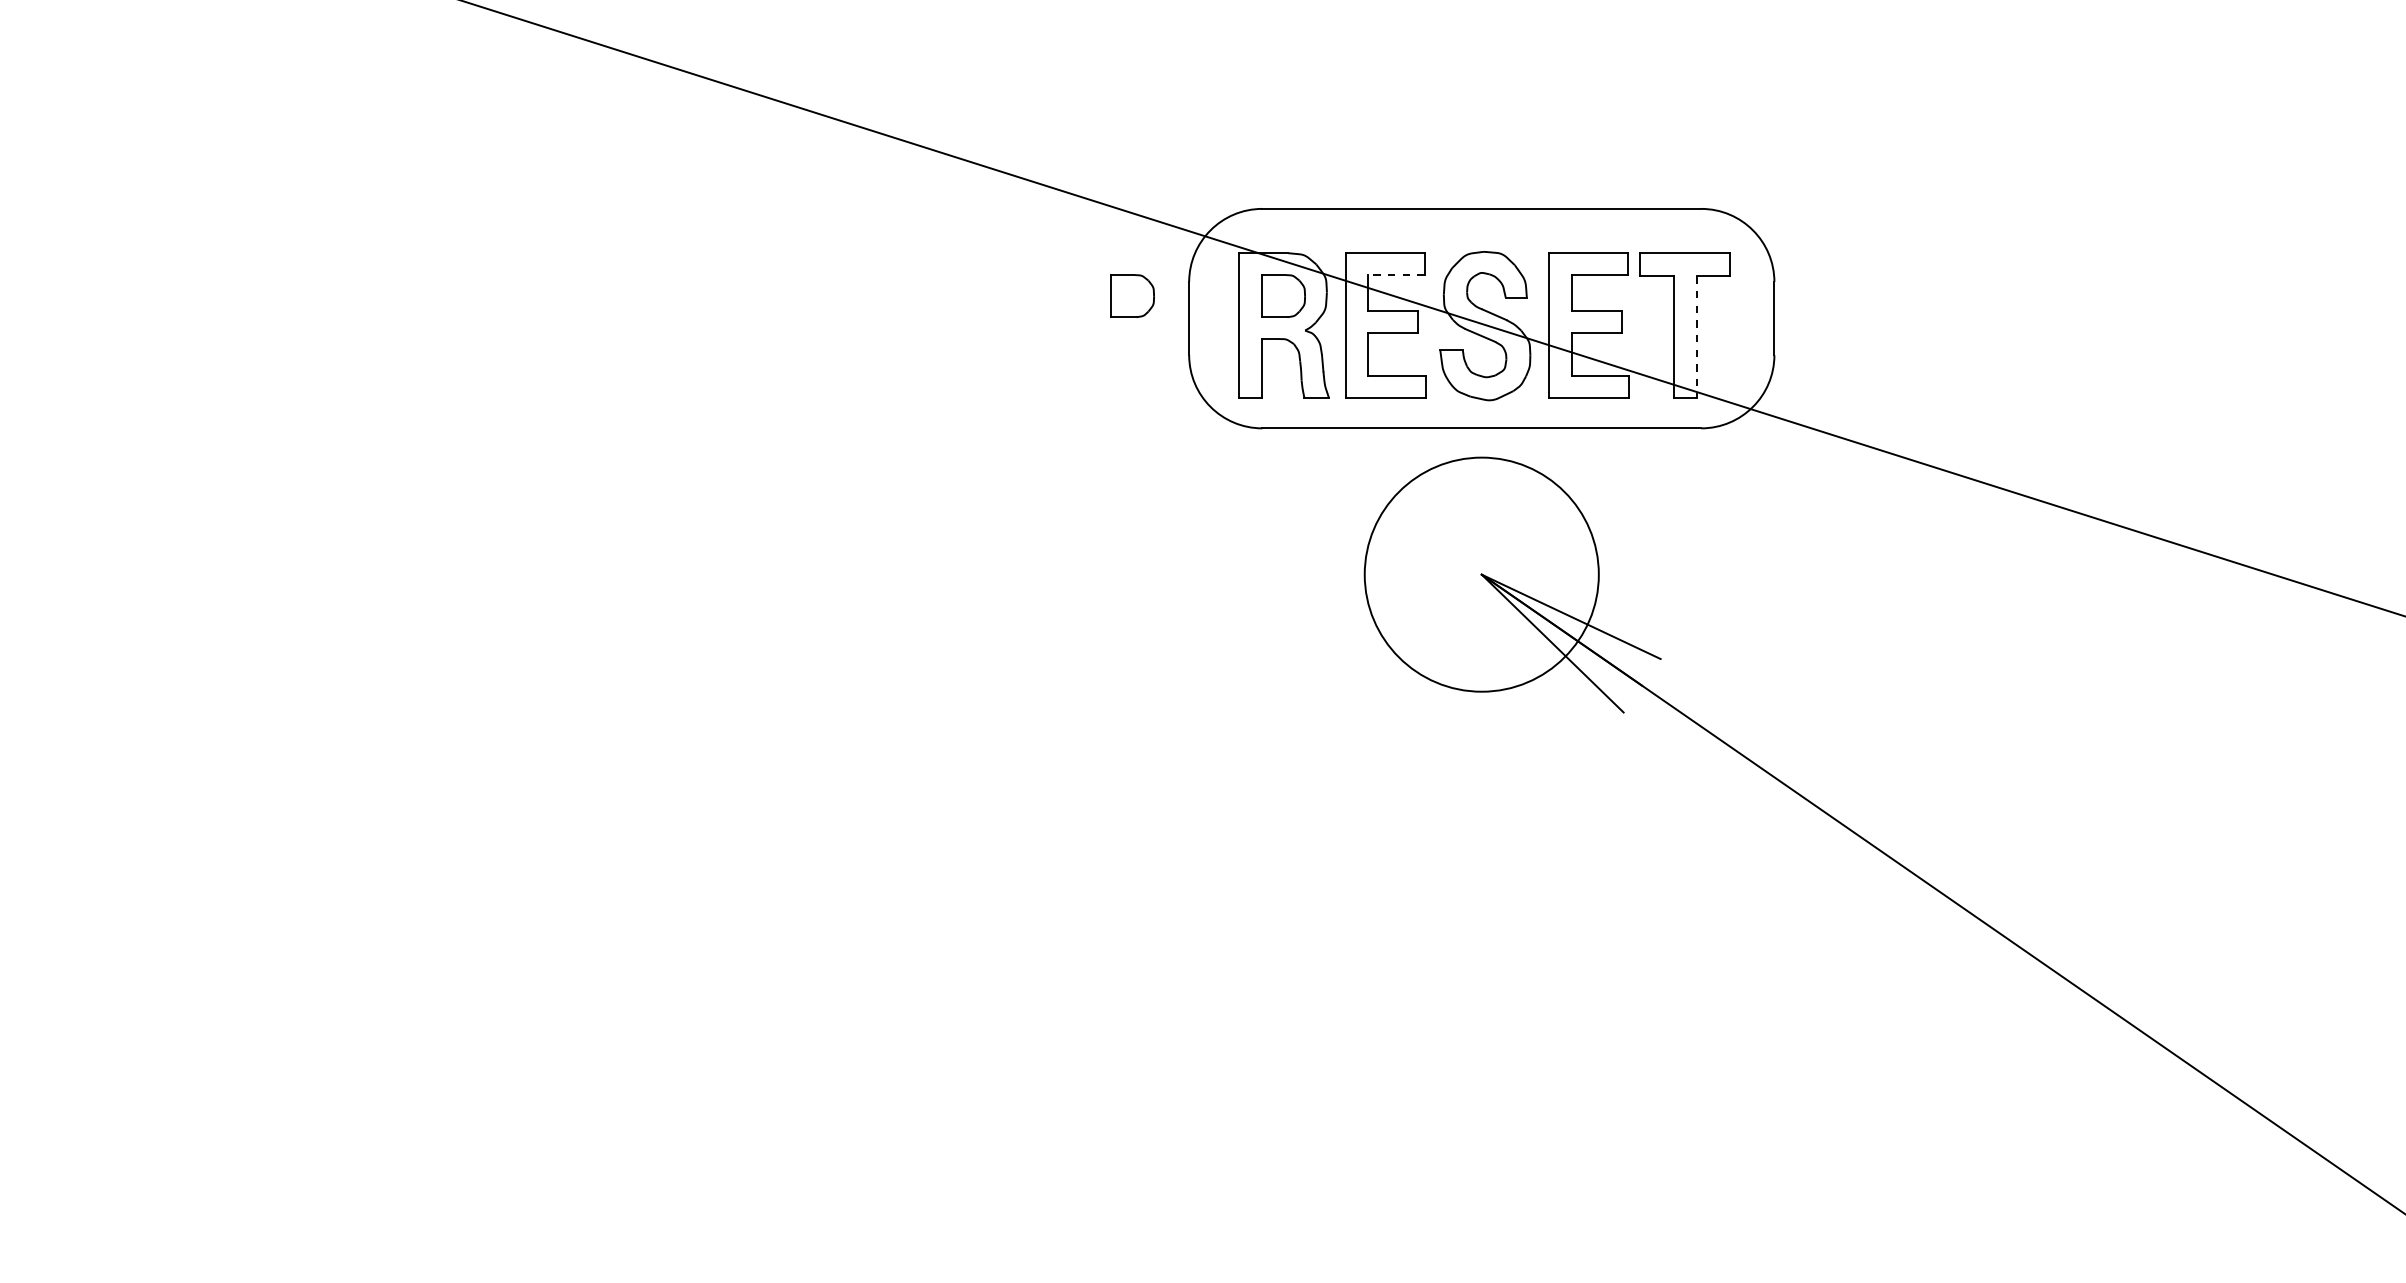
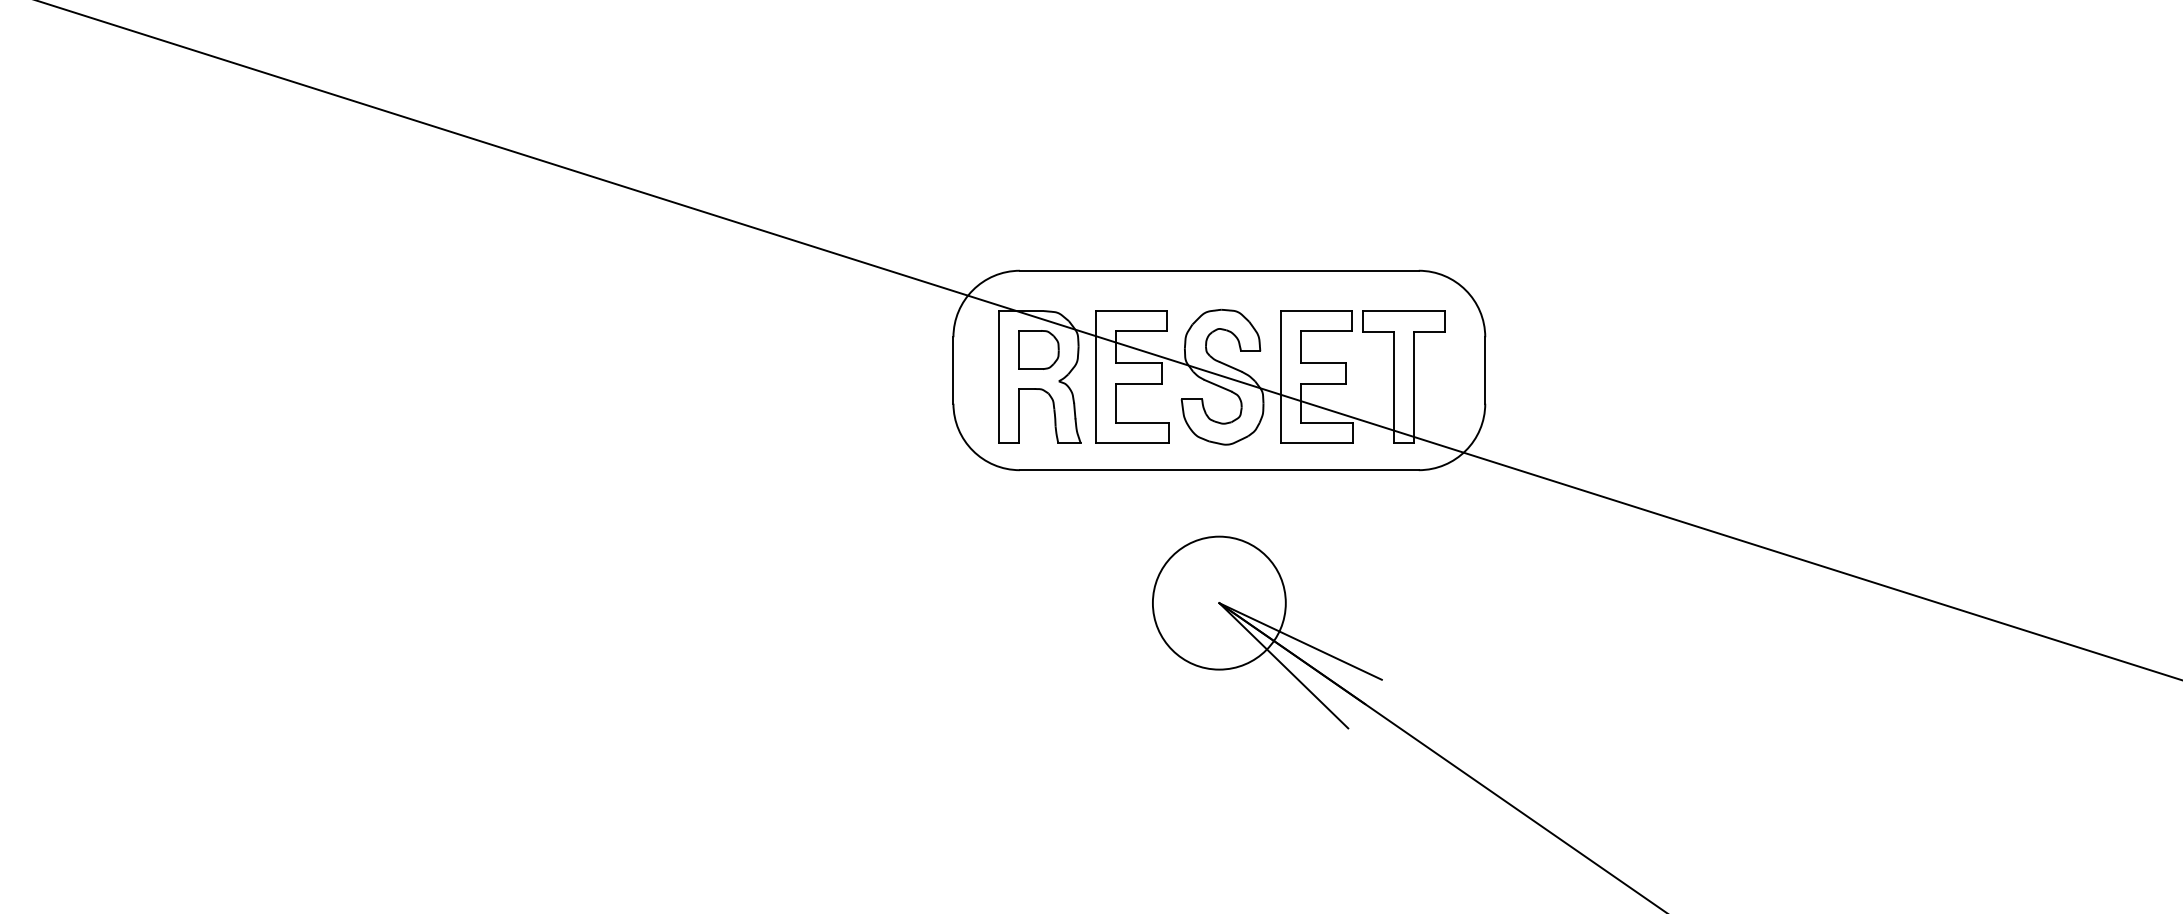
line: (1395, 275) -> (1140, 331), dashed -> solid
part: (1132, 295) -> (901, 349), removed
line: (1696, 337) -> (1414, 387), dashed -> solid
circle: (1481, 574) -> (1219, 602), size x0.62

